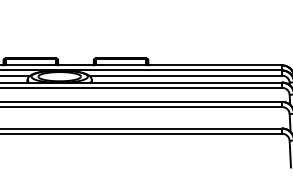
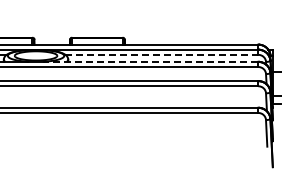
line: (186, 75) -> (162, 54), solid -> dashed
line: (174, 82) -> (150, 61), solid -> dashed

